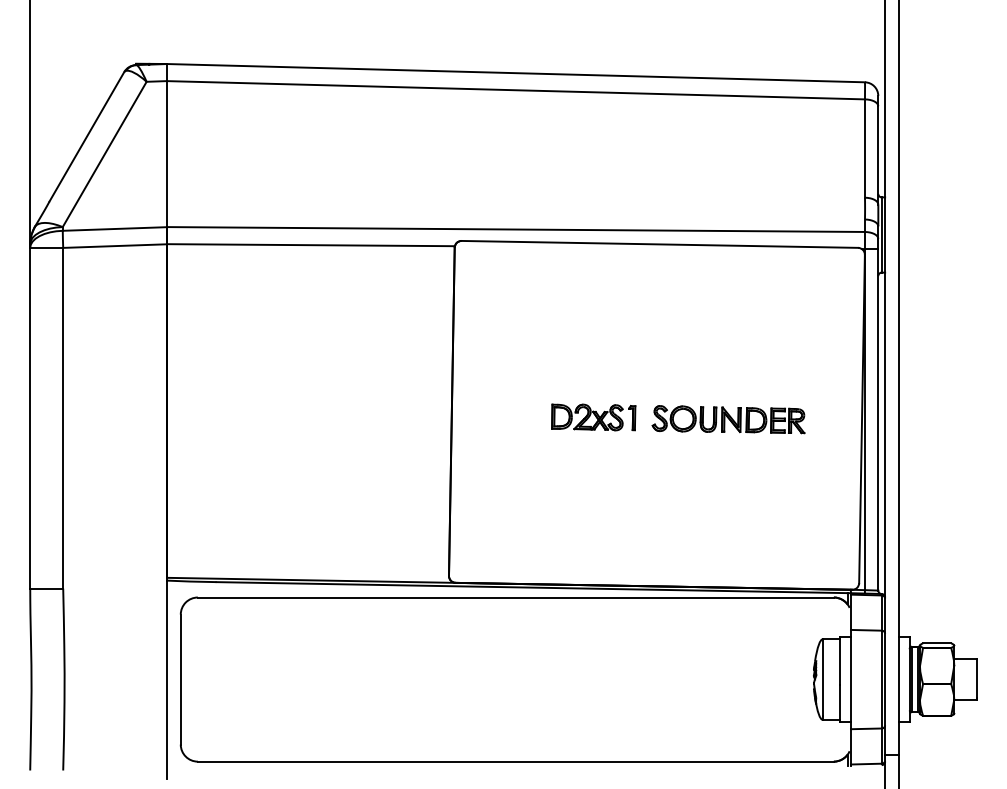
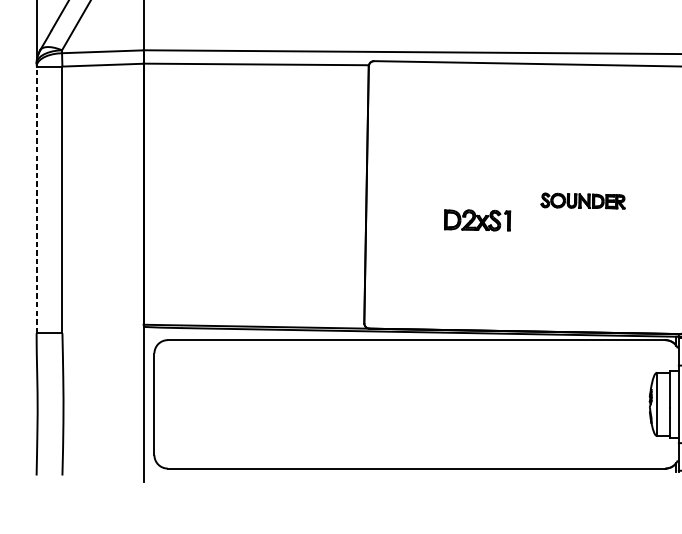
line: (30, 417) -> (36, 199), solid -> dashed
part: (593, 417) -> (477, 220), moved
part: (728, 419) -> (583, 200), size x0.7

